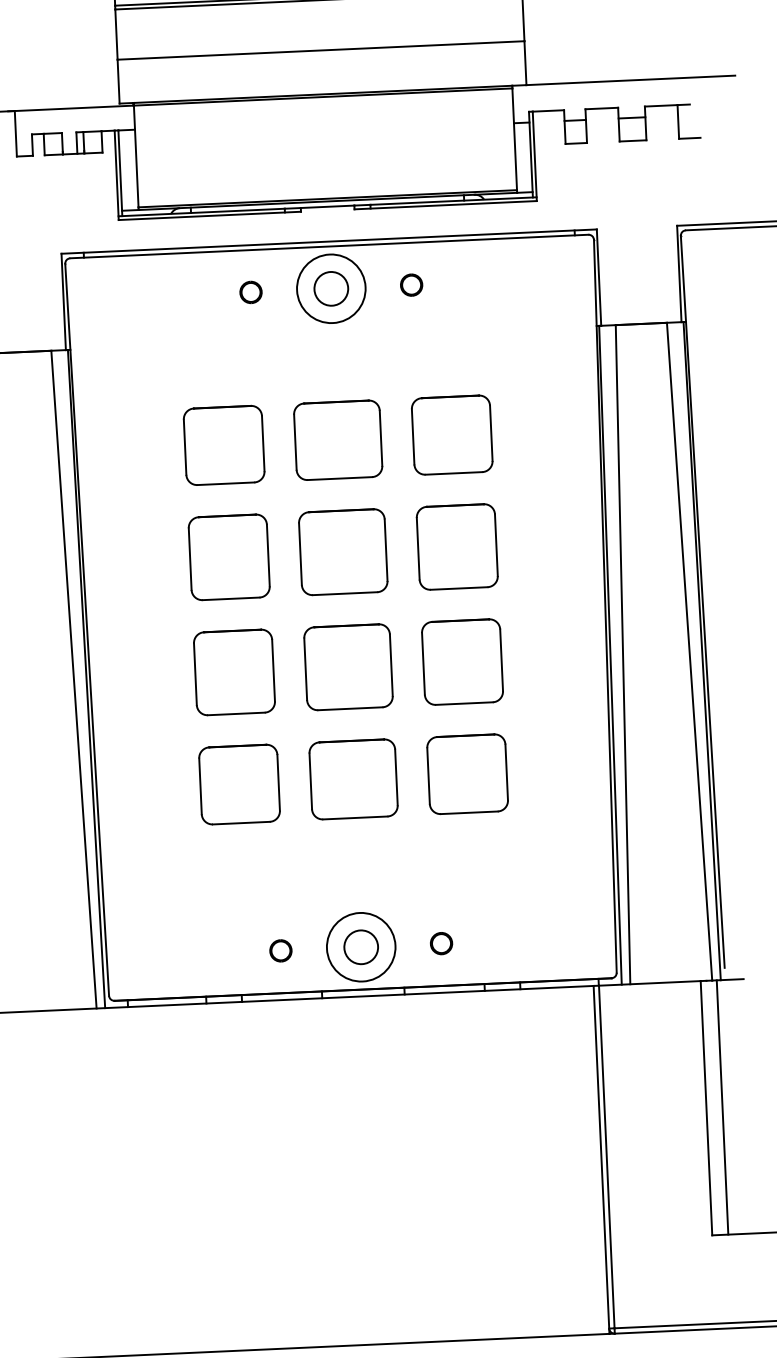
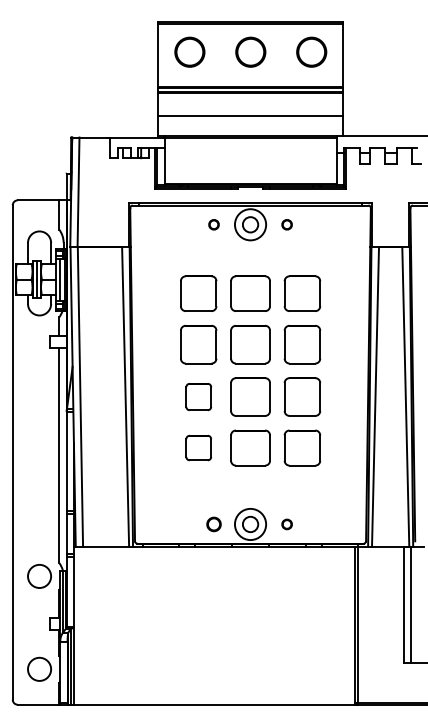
part: (234, 671) -> (198, 396), size x0.7
part: (239, 783) -> (198, 447), size x0.7
part: (279, 951) -> (213, 524), size x1.4

